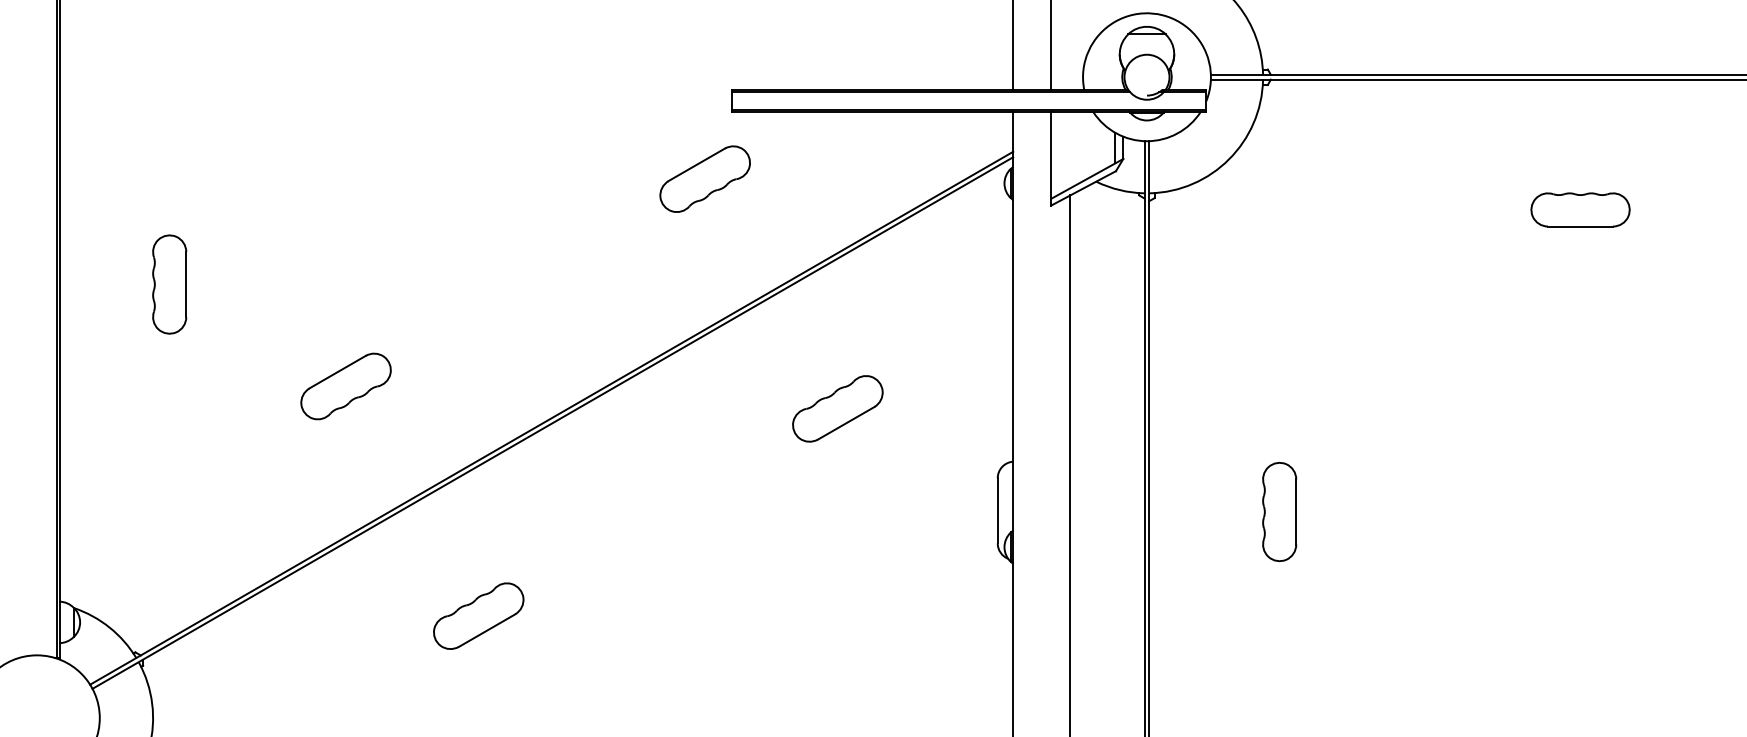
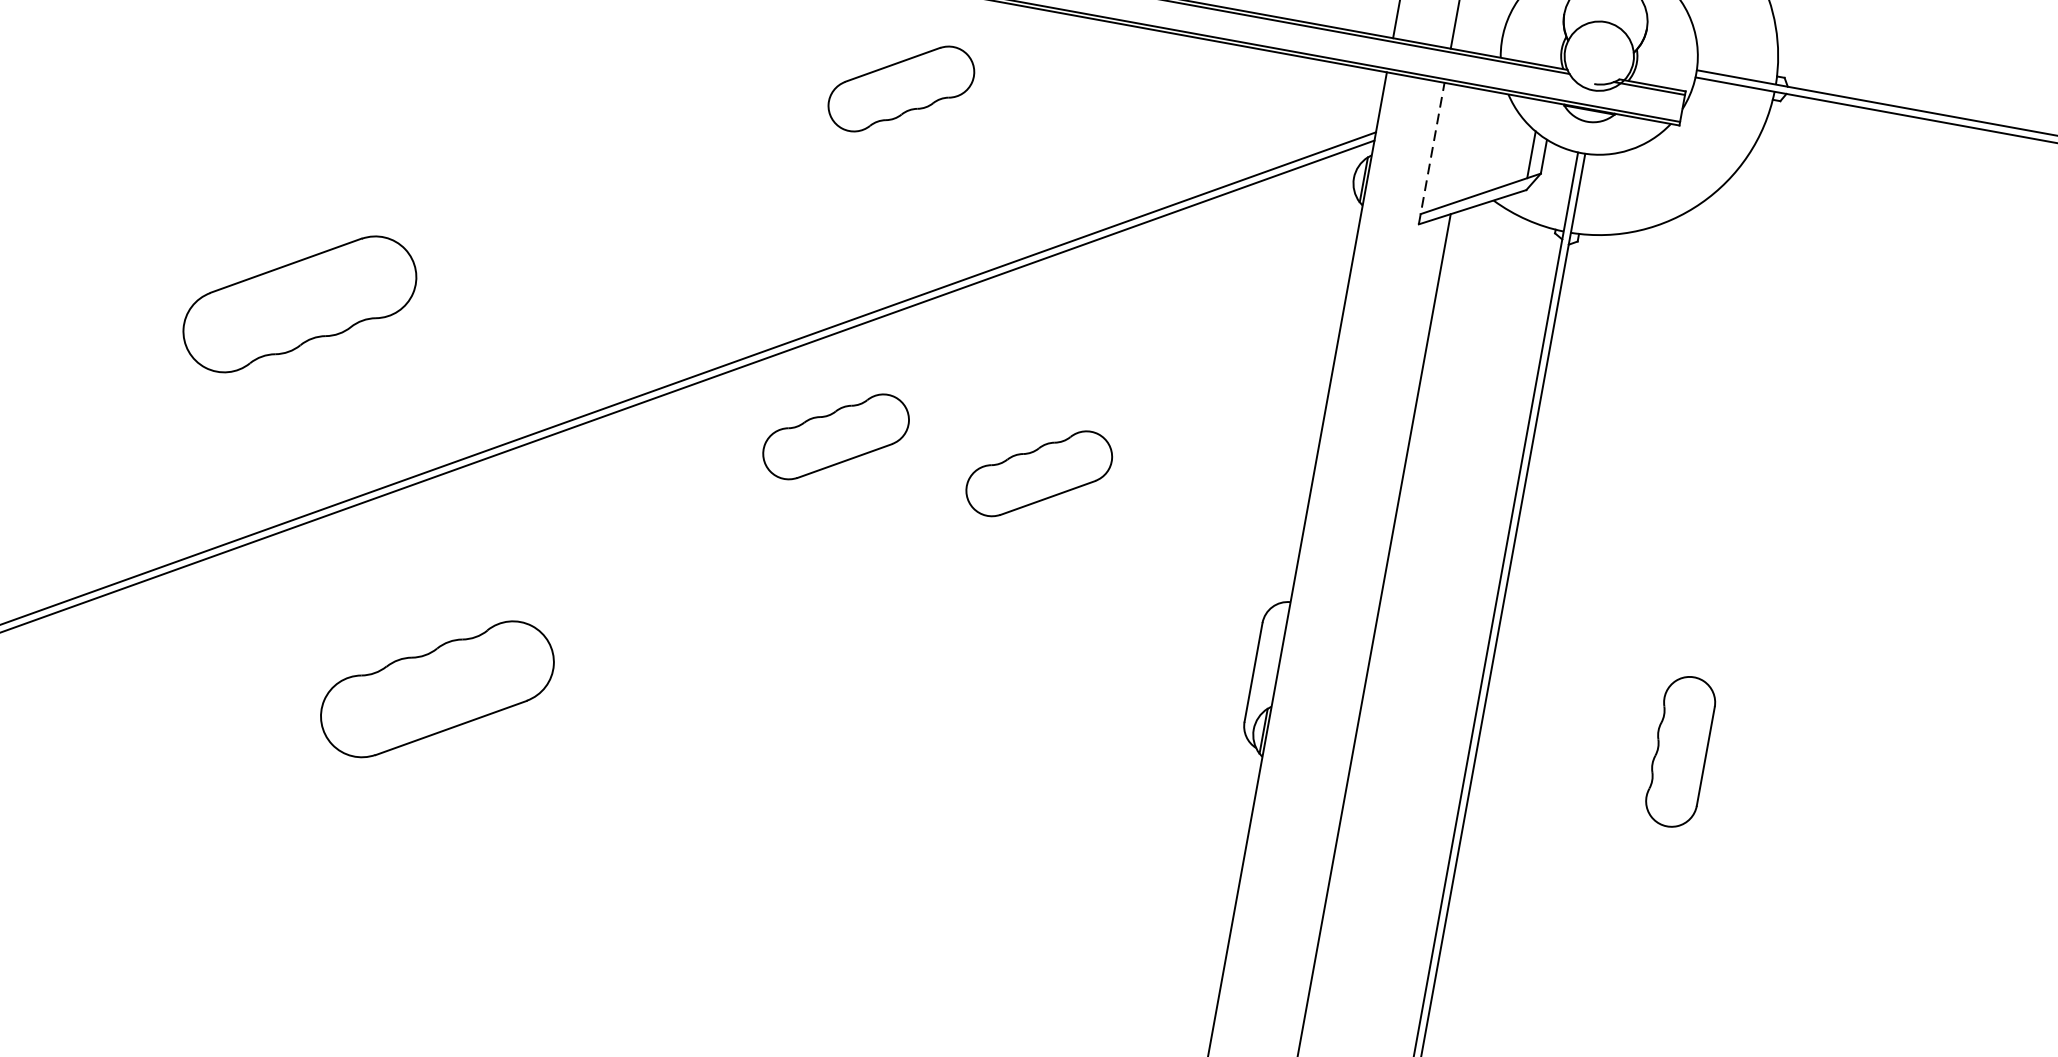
line: (1051, 158) -> (1432, 153), solid -> dashed
part: (169, 284) -> (60, 101), removed
part: (345, 386) -> (298, 304), size x1.6
part: (703, 408) -> (835, 436), added
part: (478, 615) -> (437, 688), size x1.6

